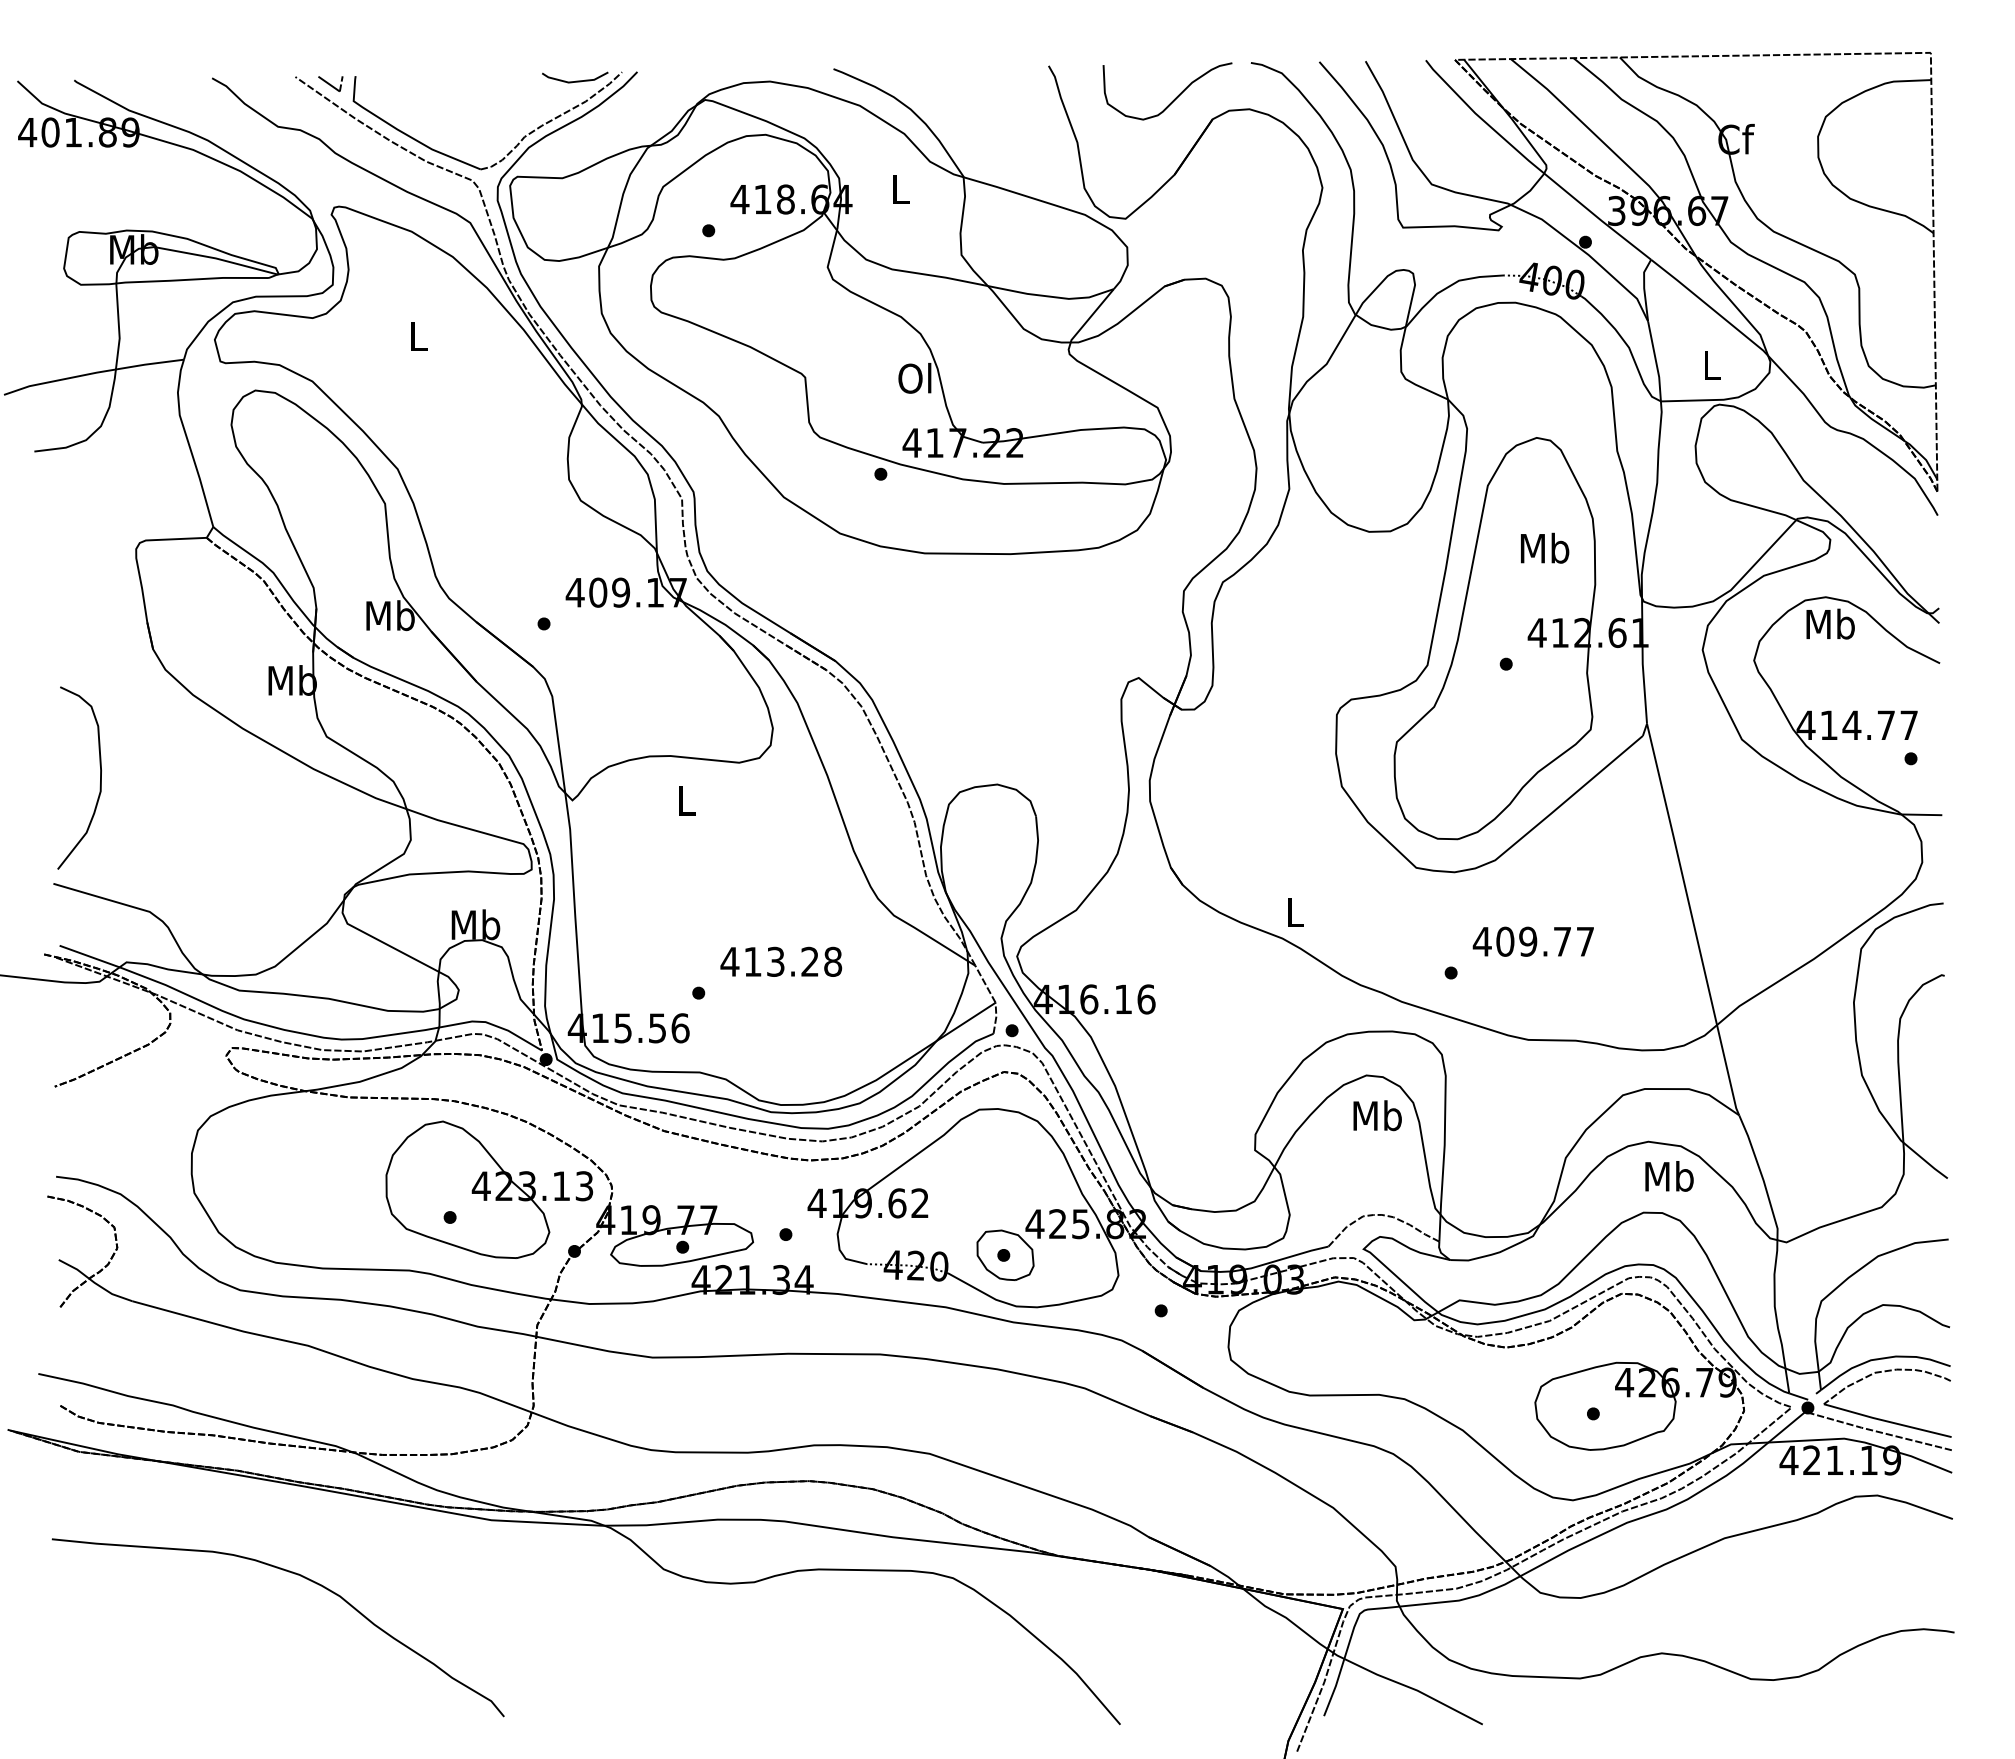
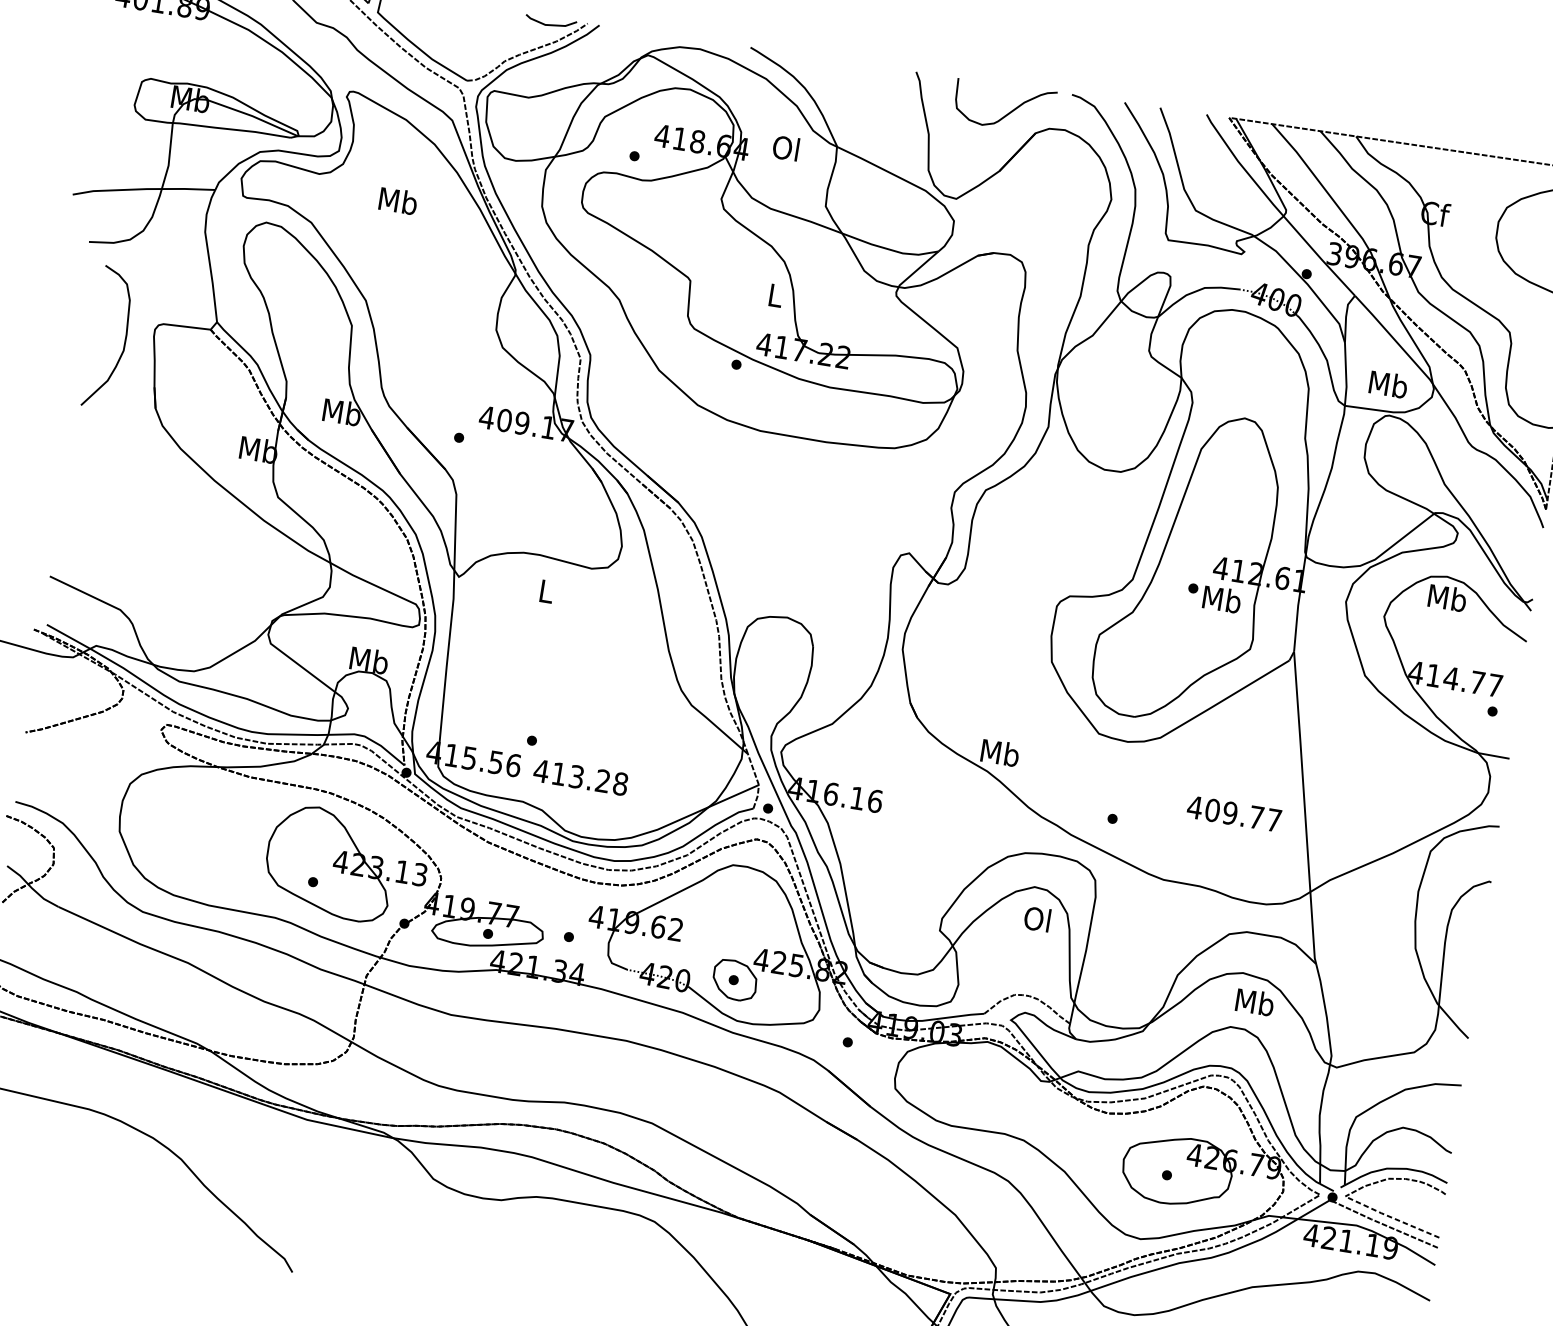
text: (898, 189) -> (785, 148), L -> Ol
text: (418, 335) -> (398, 200), L -> Mb
text: (1711, 365) -> (1388, 384), L -> Mb
text: (914, 377) -> (774, 294), Ol -> L
text: (1545, 547) -> (1222, 598), moved
curve: (100, 777) -> (125, 340), moved
text: (1295, 912) -> (1000, 753), L -> Mb
text: (1532, 941) -> (1233, 813), moved
text: (781, 961) -> (581, 777), moved
text: (1377, 1115) -> (1038, 919), Mb -> Ol
line: (1887, 1421) -> (1392, 1217), solid -> dashed

